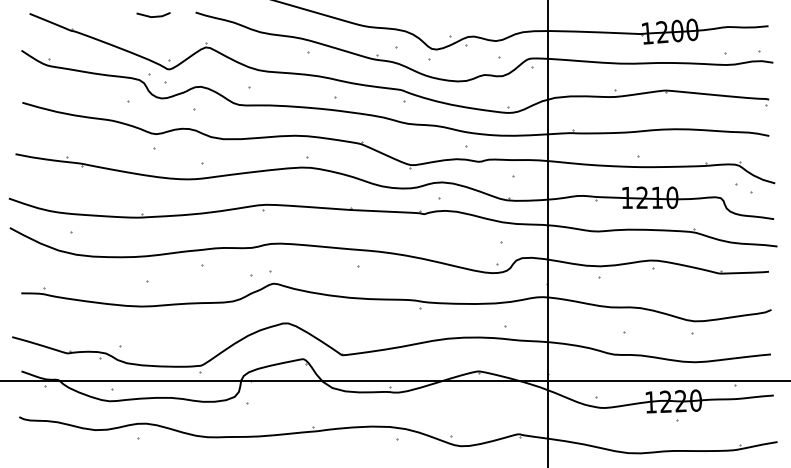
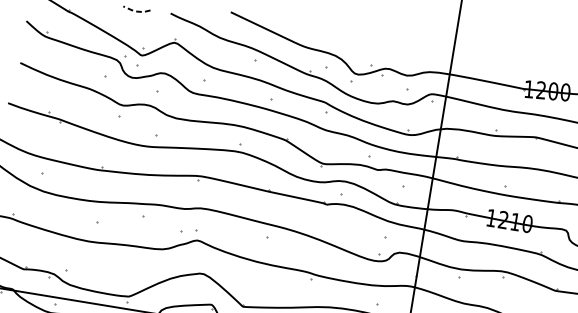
line: (153, 17) -> (136, 11), solid -> dashed

